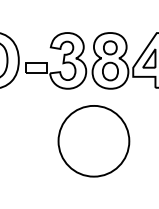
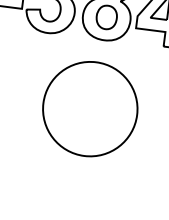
part: (93, 141) -> (89, 109), moved

